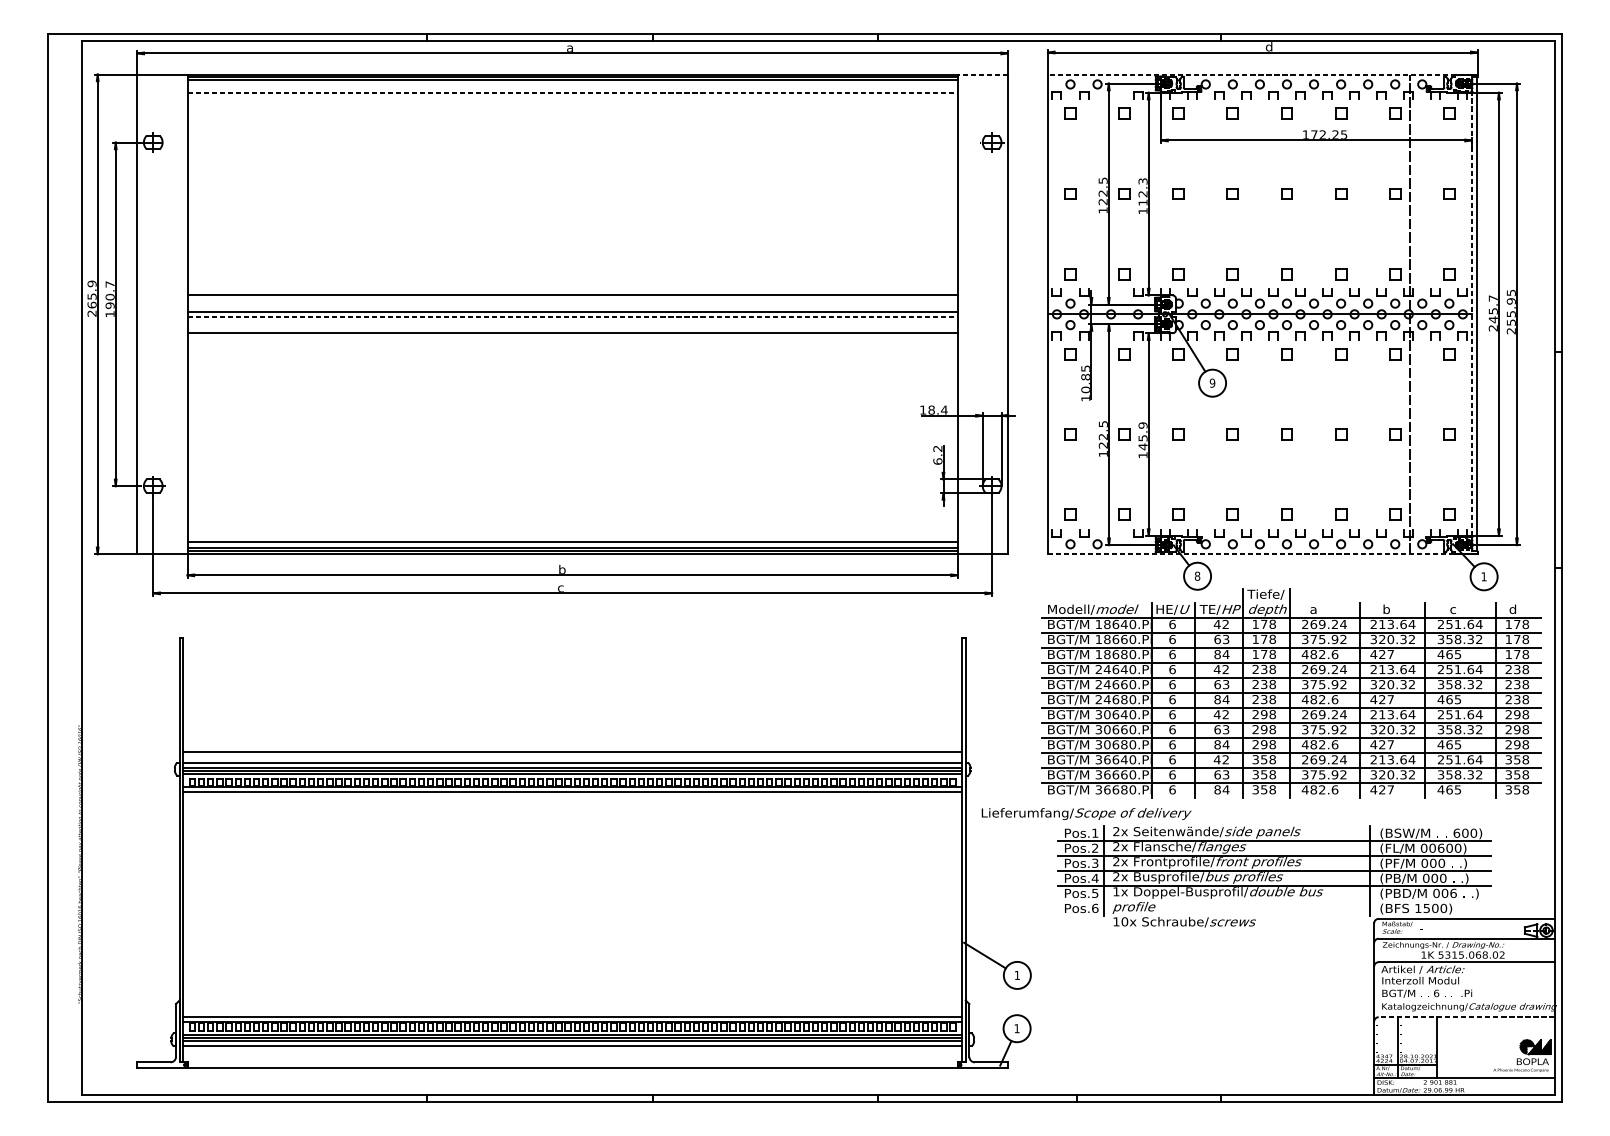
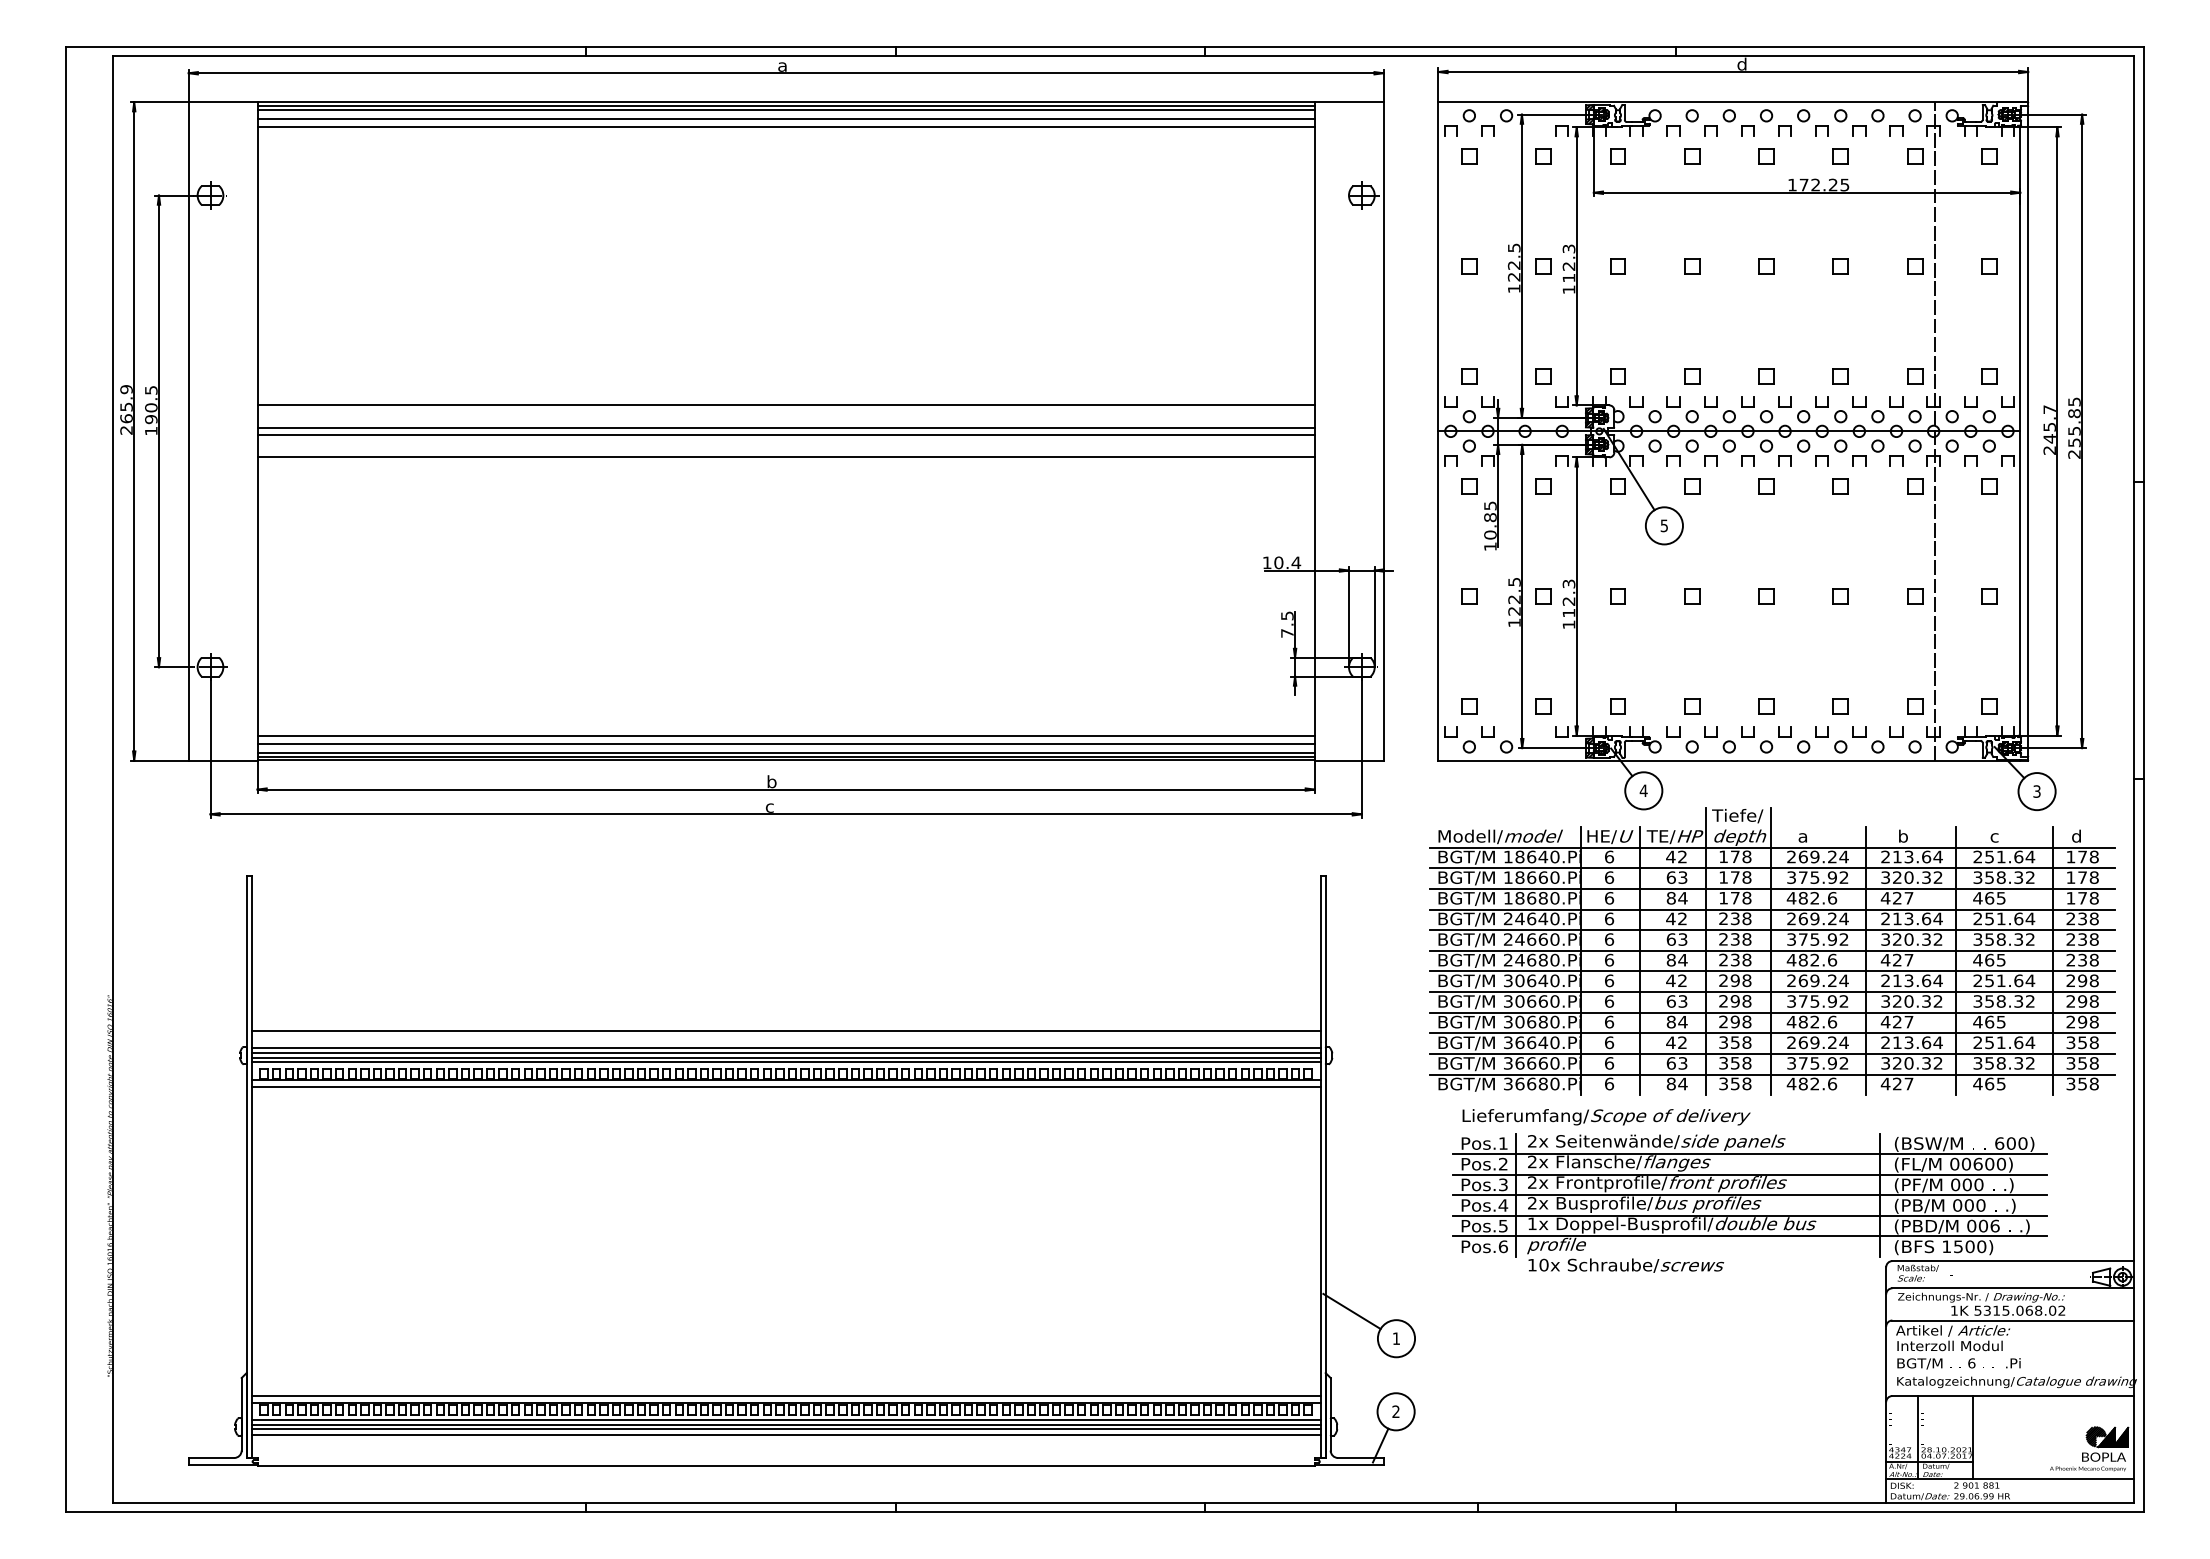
line: (982, 74) -> (1348, 102), dashed -> solid
line: (1260, 74) -> (1729, 102), dashed -> solid
line: (572, 87) -> (785, 119), added
line: (572, 92) -> (786, 127), dashed -> solid
text: (110, 284) -> (151, 390), 190.7 -> 190.5
text: (1511, 301) -> (2074, 413), 255.95 -> 255.85
line: (1472, 314) -> (2020, 431), dashed -> solid
line: (572, 317) -> (786, 435), dashed -> solid
text: (1212, 382) -> (1664, 525), 9 -> 5
text: (931, 409) -> (1278, 562), 18.4 -> 10.4
text: (1142, 436) -> (1568, 598), 145.9 -> 112.3
text: (937, 455) -> (1287, 624), 6.2 -> 7.5
line: (572, 535) -> (785, 735), added
line: (1262, 554) -> (1733, 760), dashed -> solid
text: (1197, 576) -> (1643, 790), 8 -> 4
text: (1483, 576) -> (2036, 791), 1 -> 3
text: (1086, 814) -> (1606, 1117), moved
line: (1274, 900) -> (1749, 1236), added
line: (1466, 1017) -> (2013, 1396), dashed -> solid
text: (1016, 1028) -> (1395, 1411), 1 -> 2

